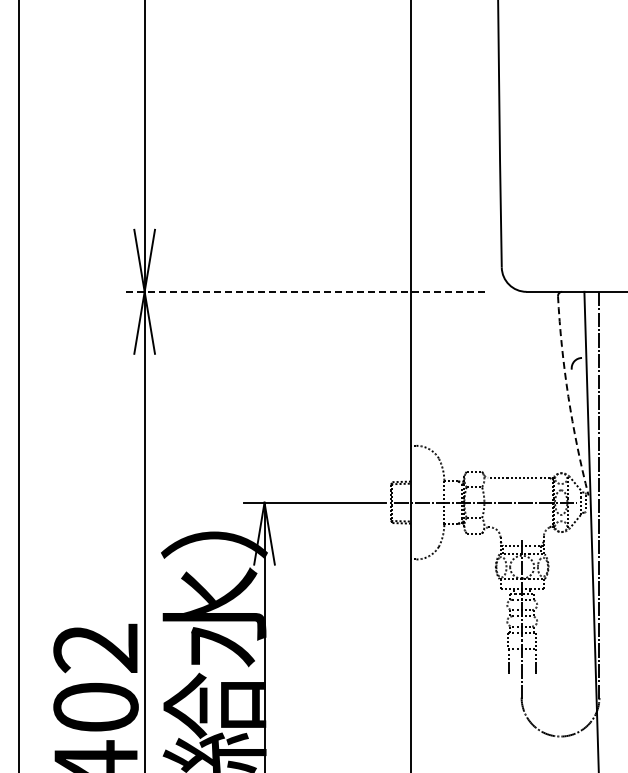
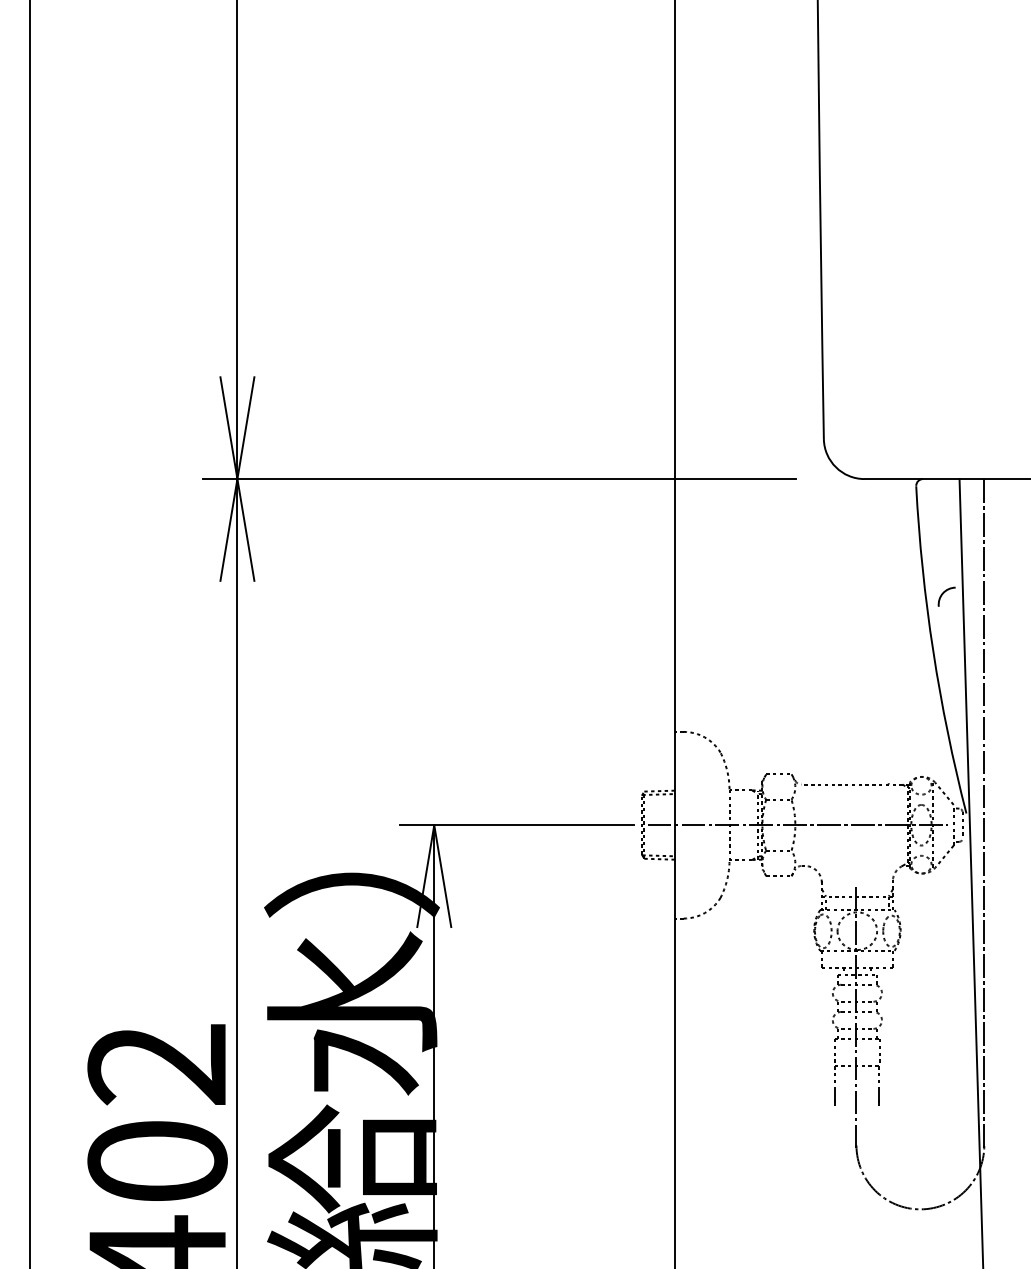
line: (303, 291) -> (498, 478), dashed -> solid
arc: (568, 396) -> (933, 650), dashed -> solid

